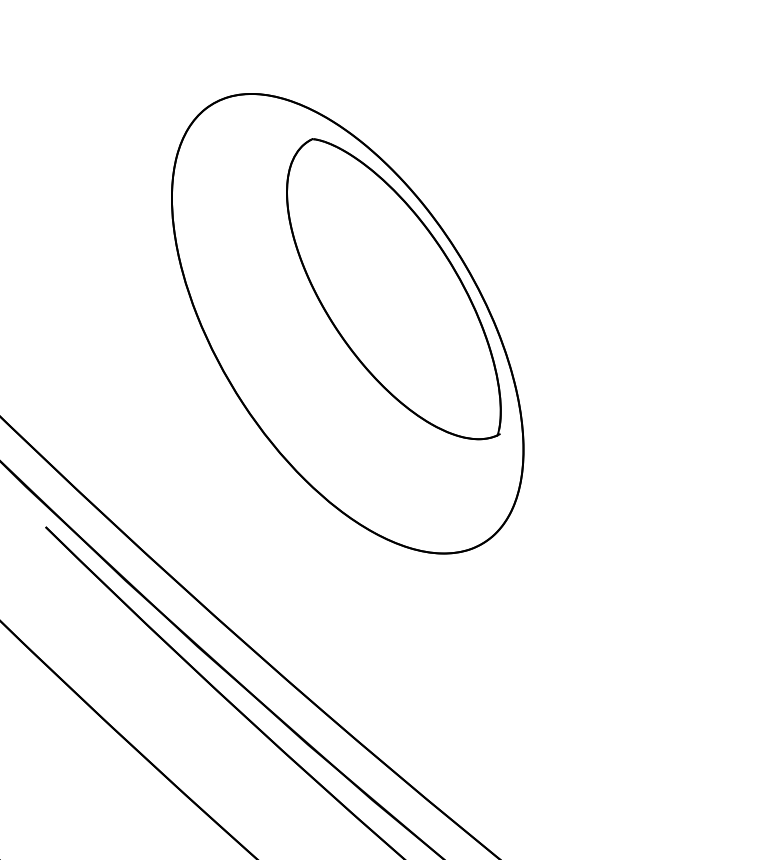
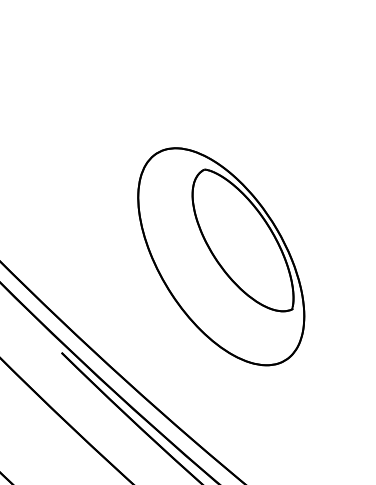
part: (348, 323) -> (221, 256), moved

